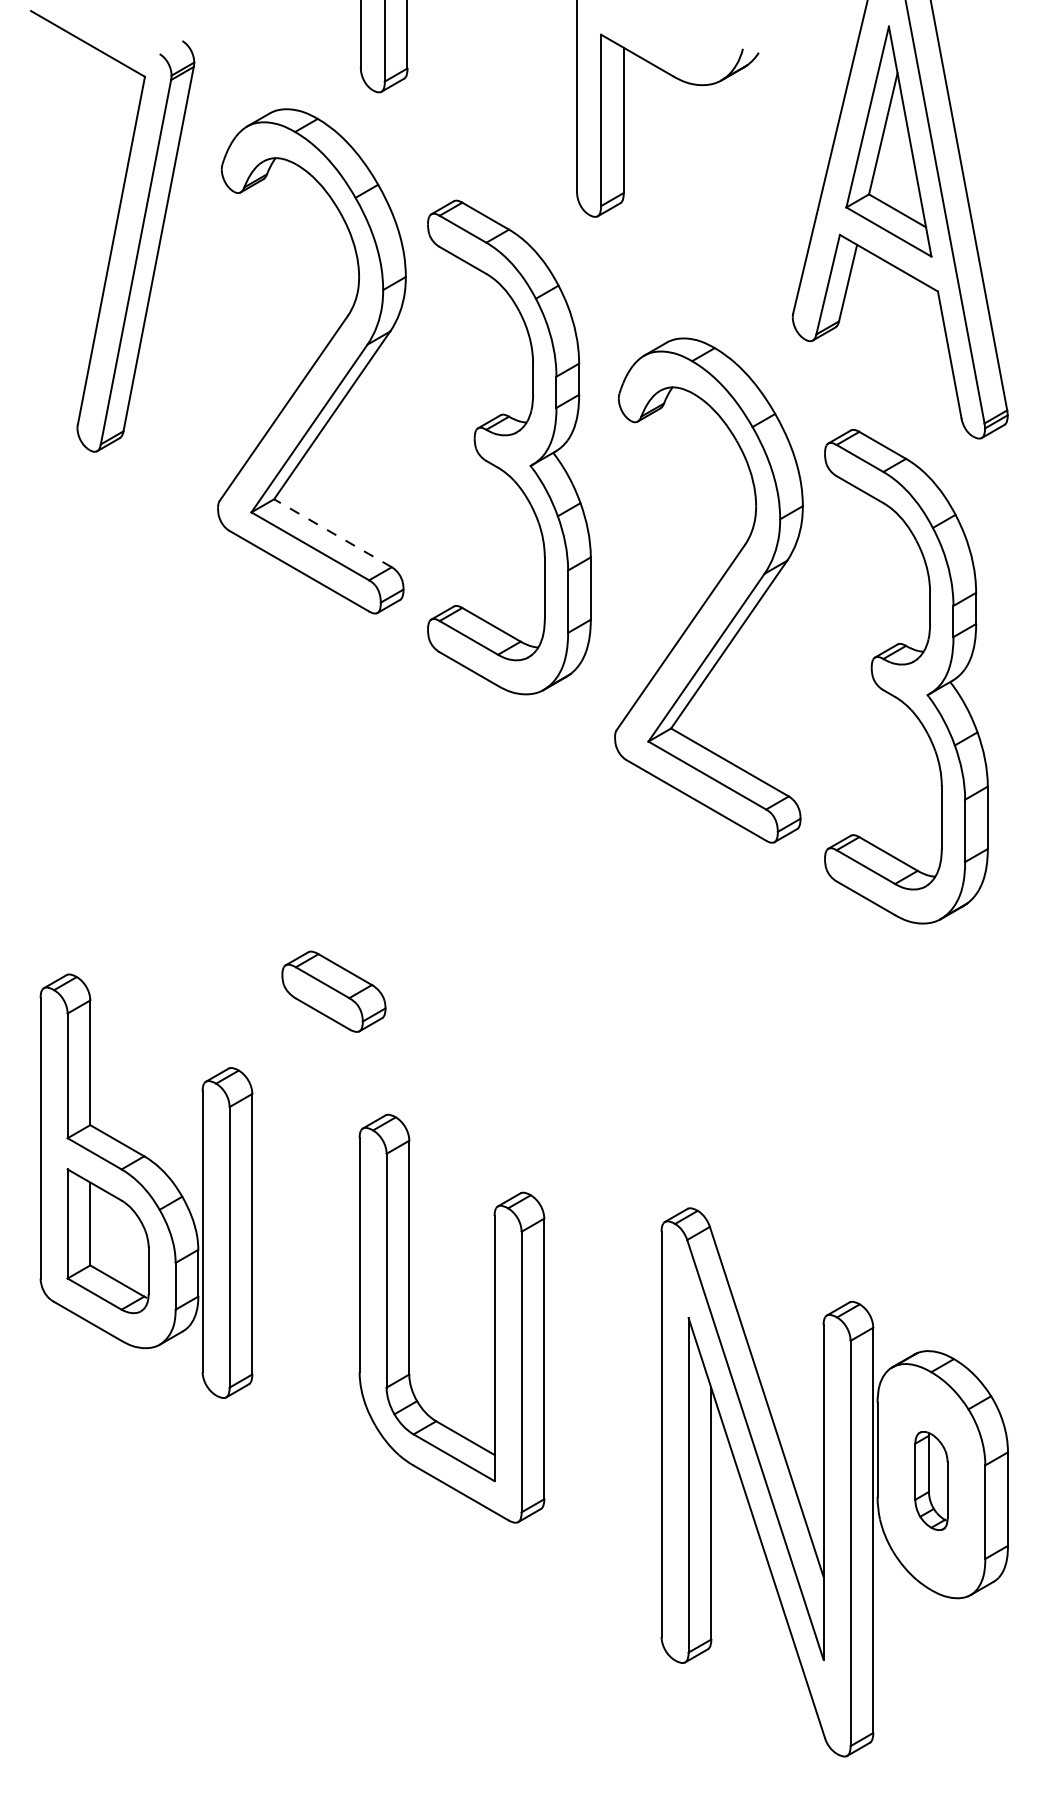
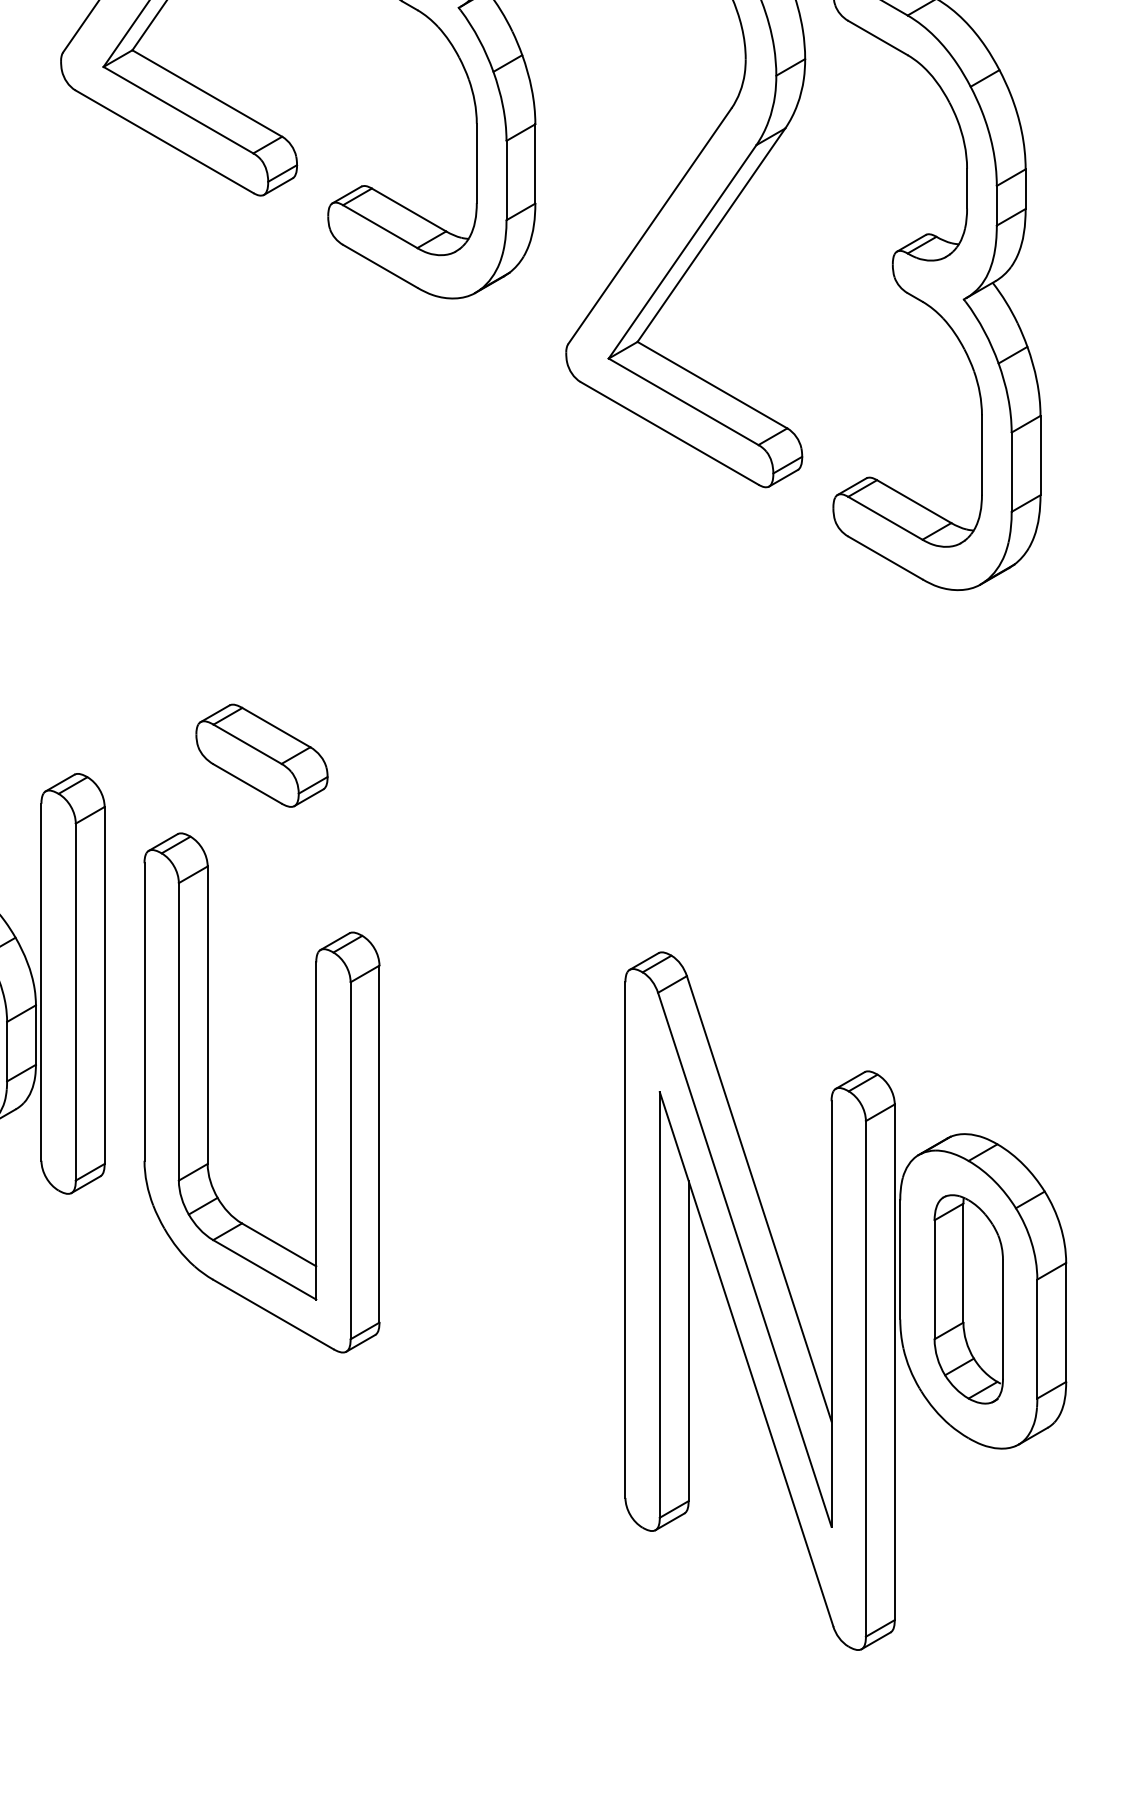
line: (332, 533) -> (206, 93), dashed -> solid
part: (333, 991) -> (261, 755), moved
part: (409, 1318) -> (207, 1092), moved
part: (931, 1480) -> (968, 1298), size x1.67

